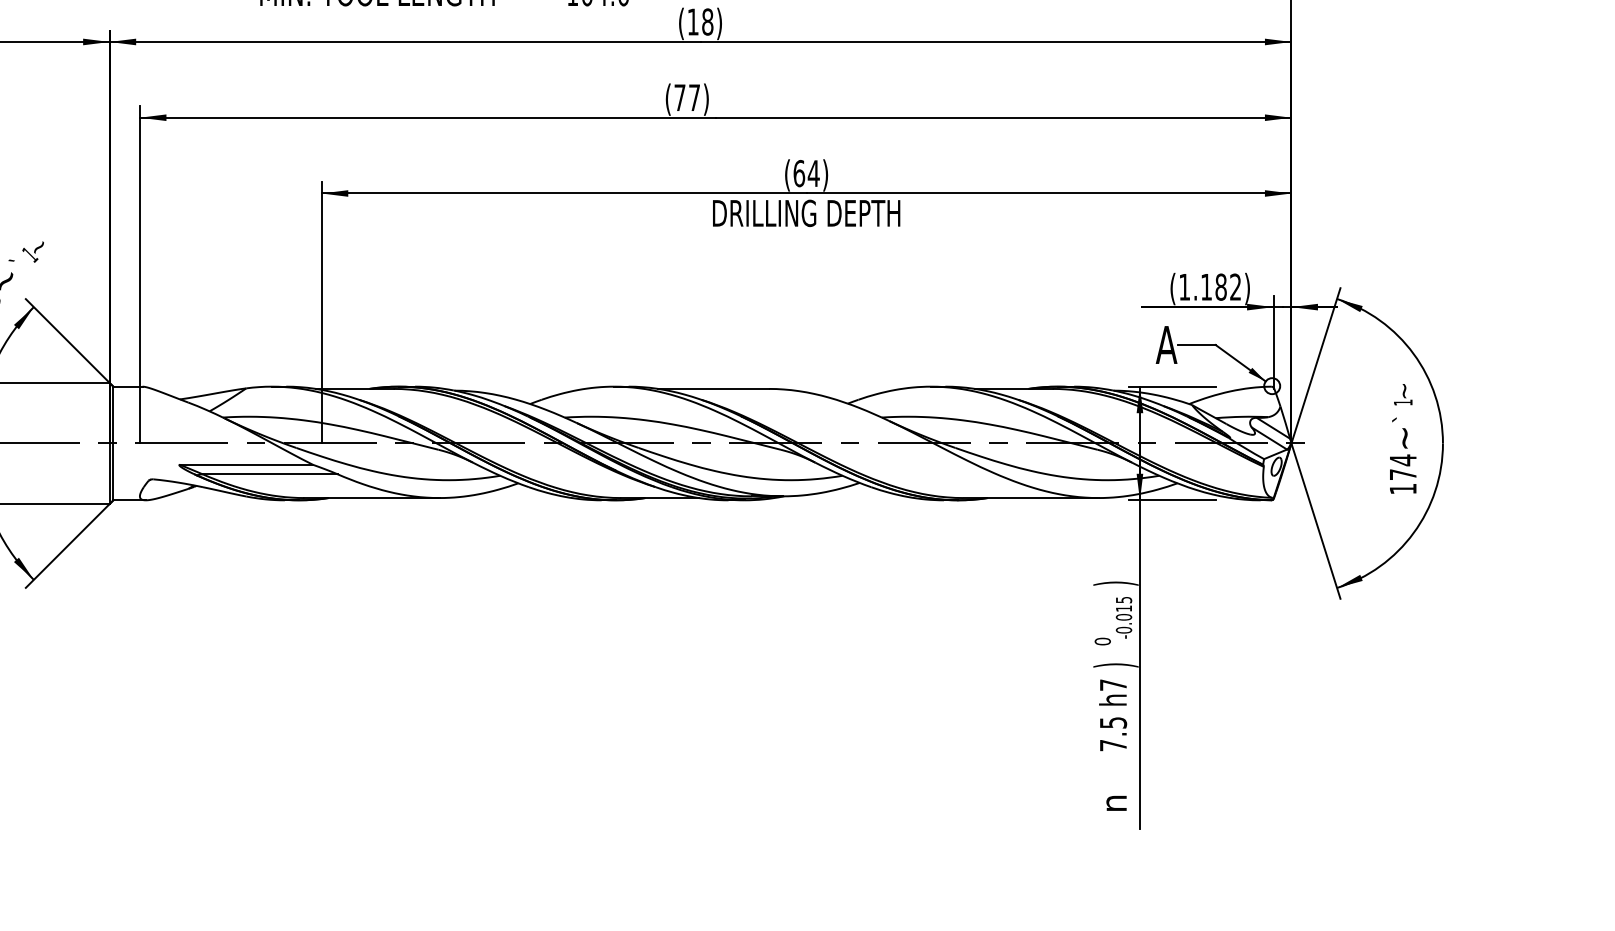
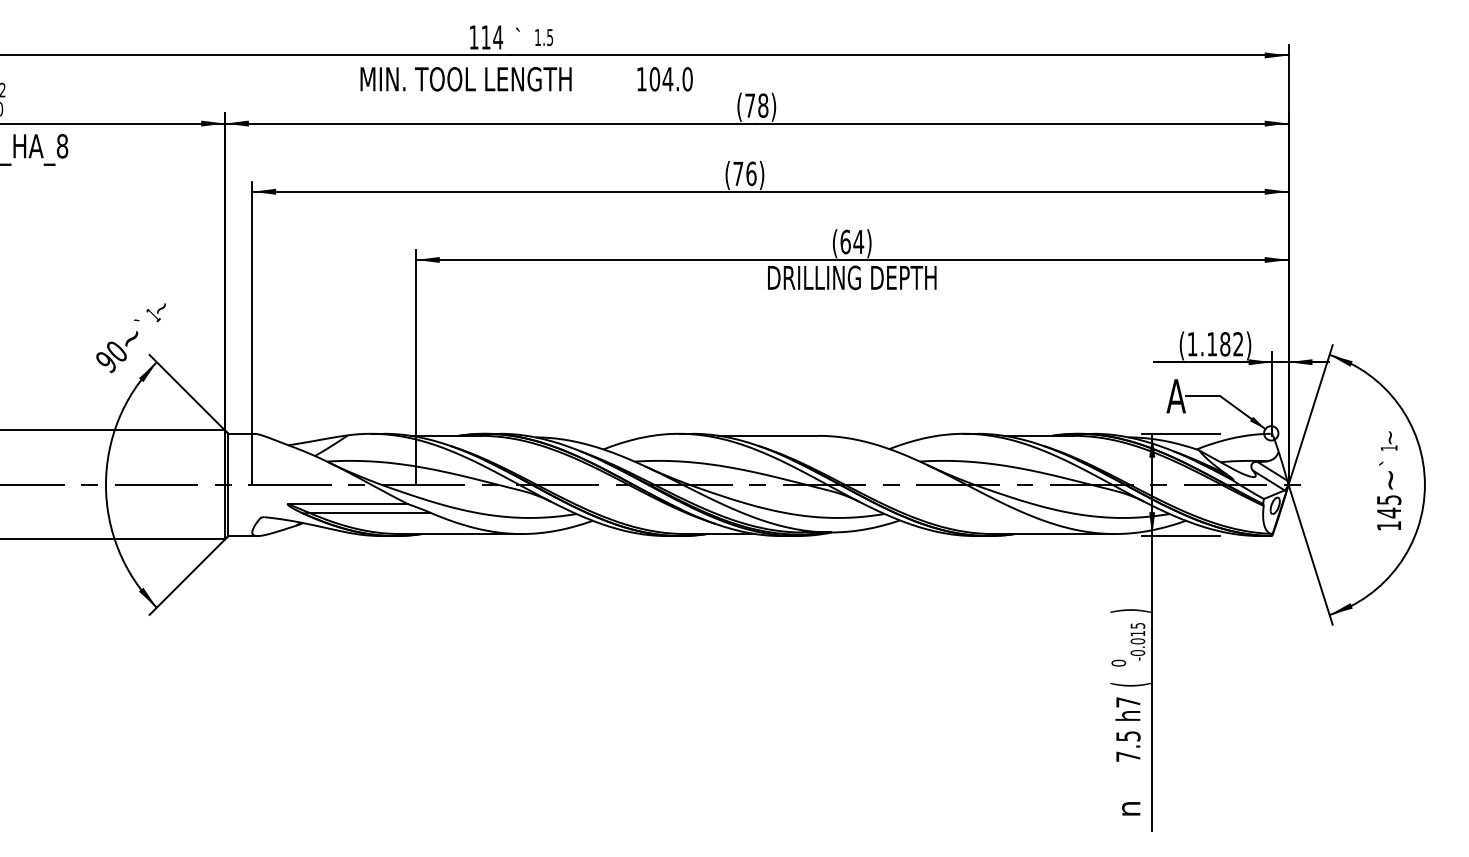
text: (692, 21) -> (749, 105), (18) -> (78)
text: (694, 97) -> (751, 173), (77) -> (76)
text: (1403, 467) -> (1389, 506), 174 -> 145
text: (1115, 665) -> (1130, 684), ) -> (

